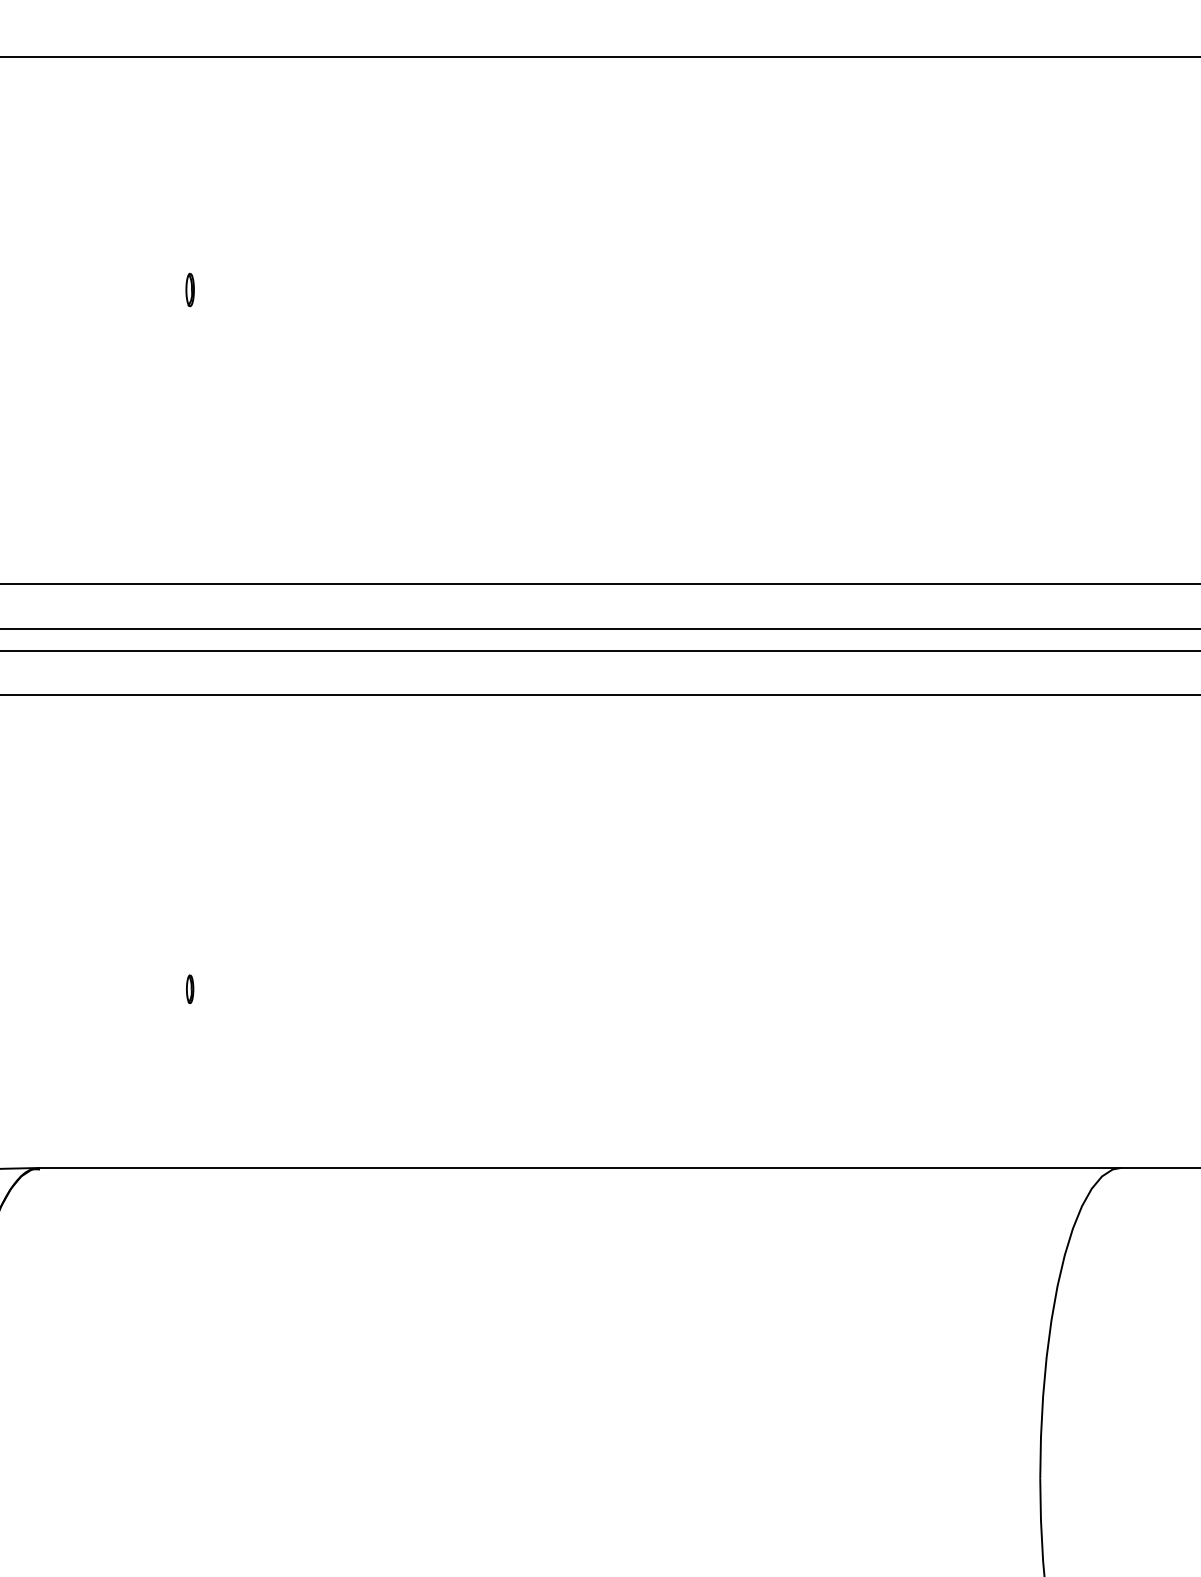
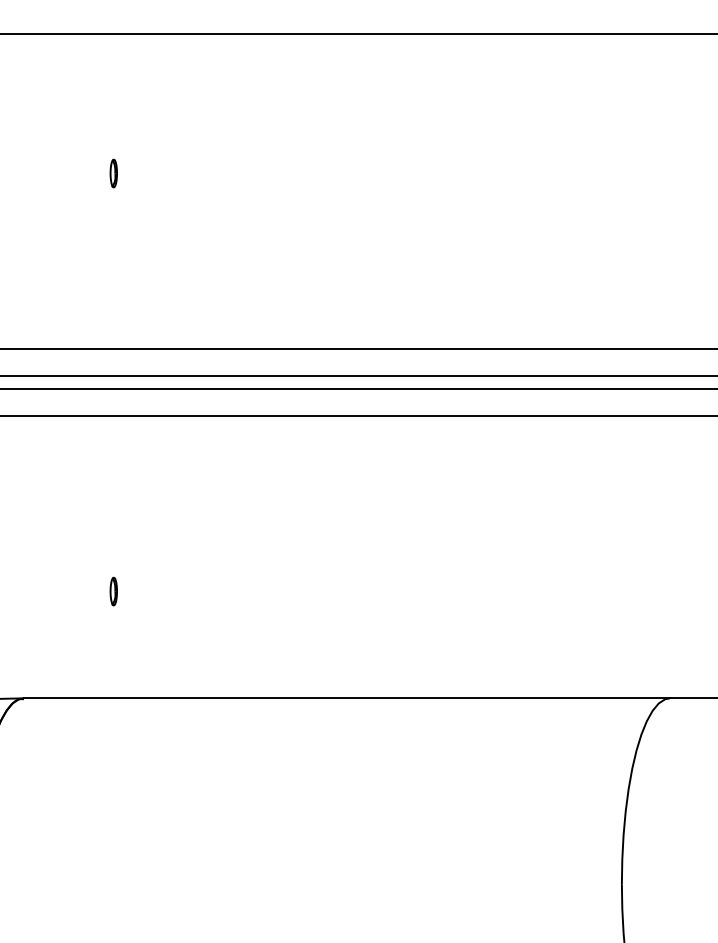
part: (189, 290) -> (113, 173), size x1.43
part: (189, 989) -> (113, 591), size x1.67

